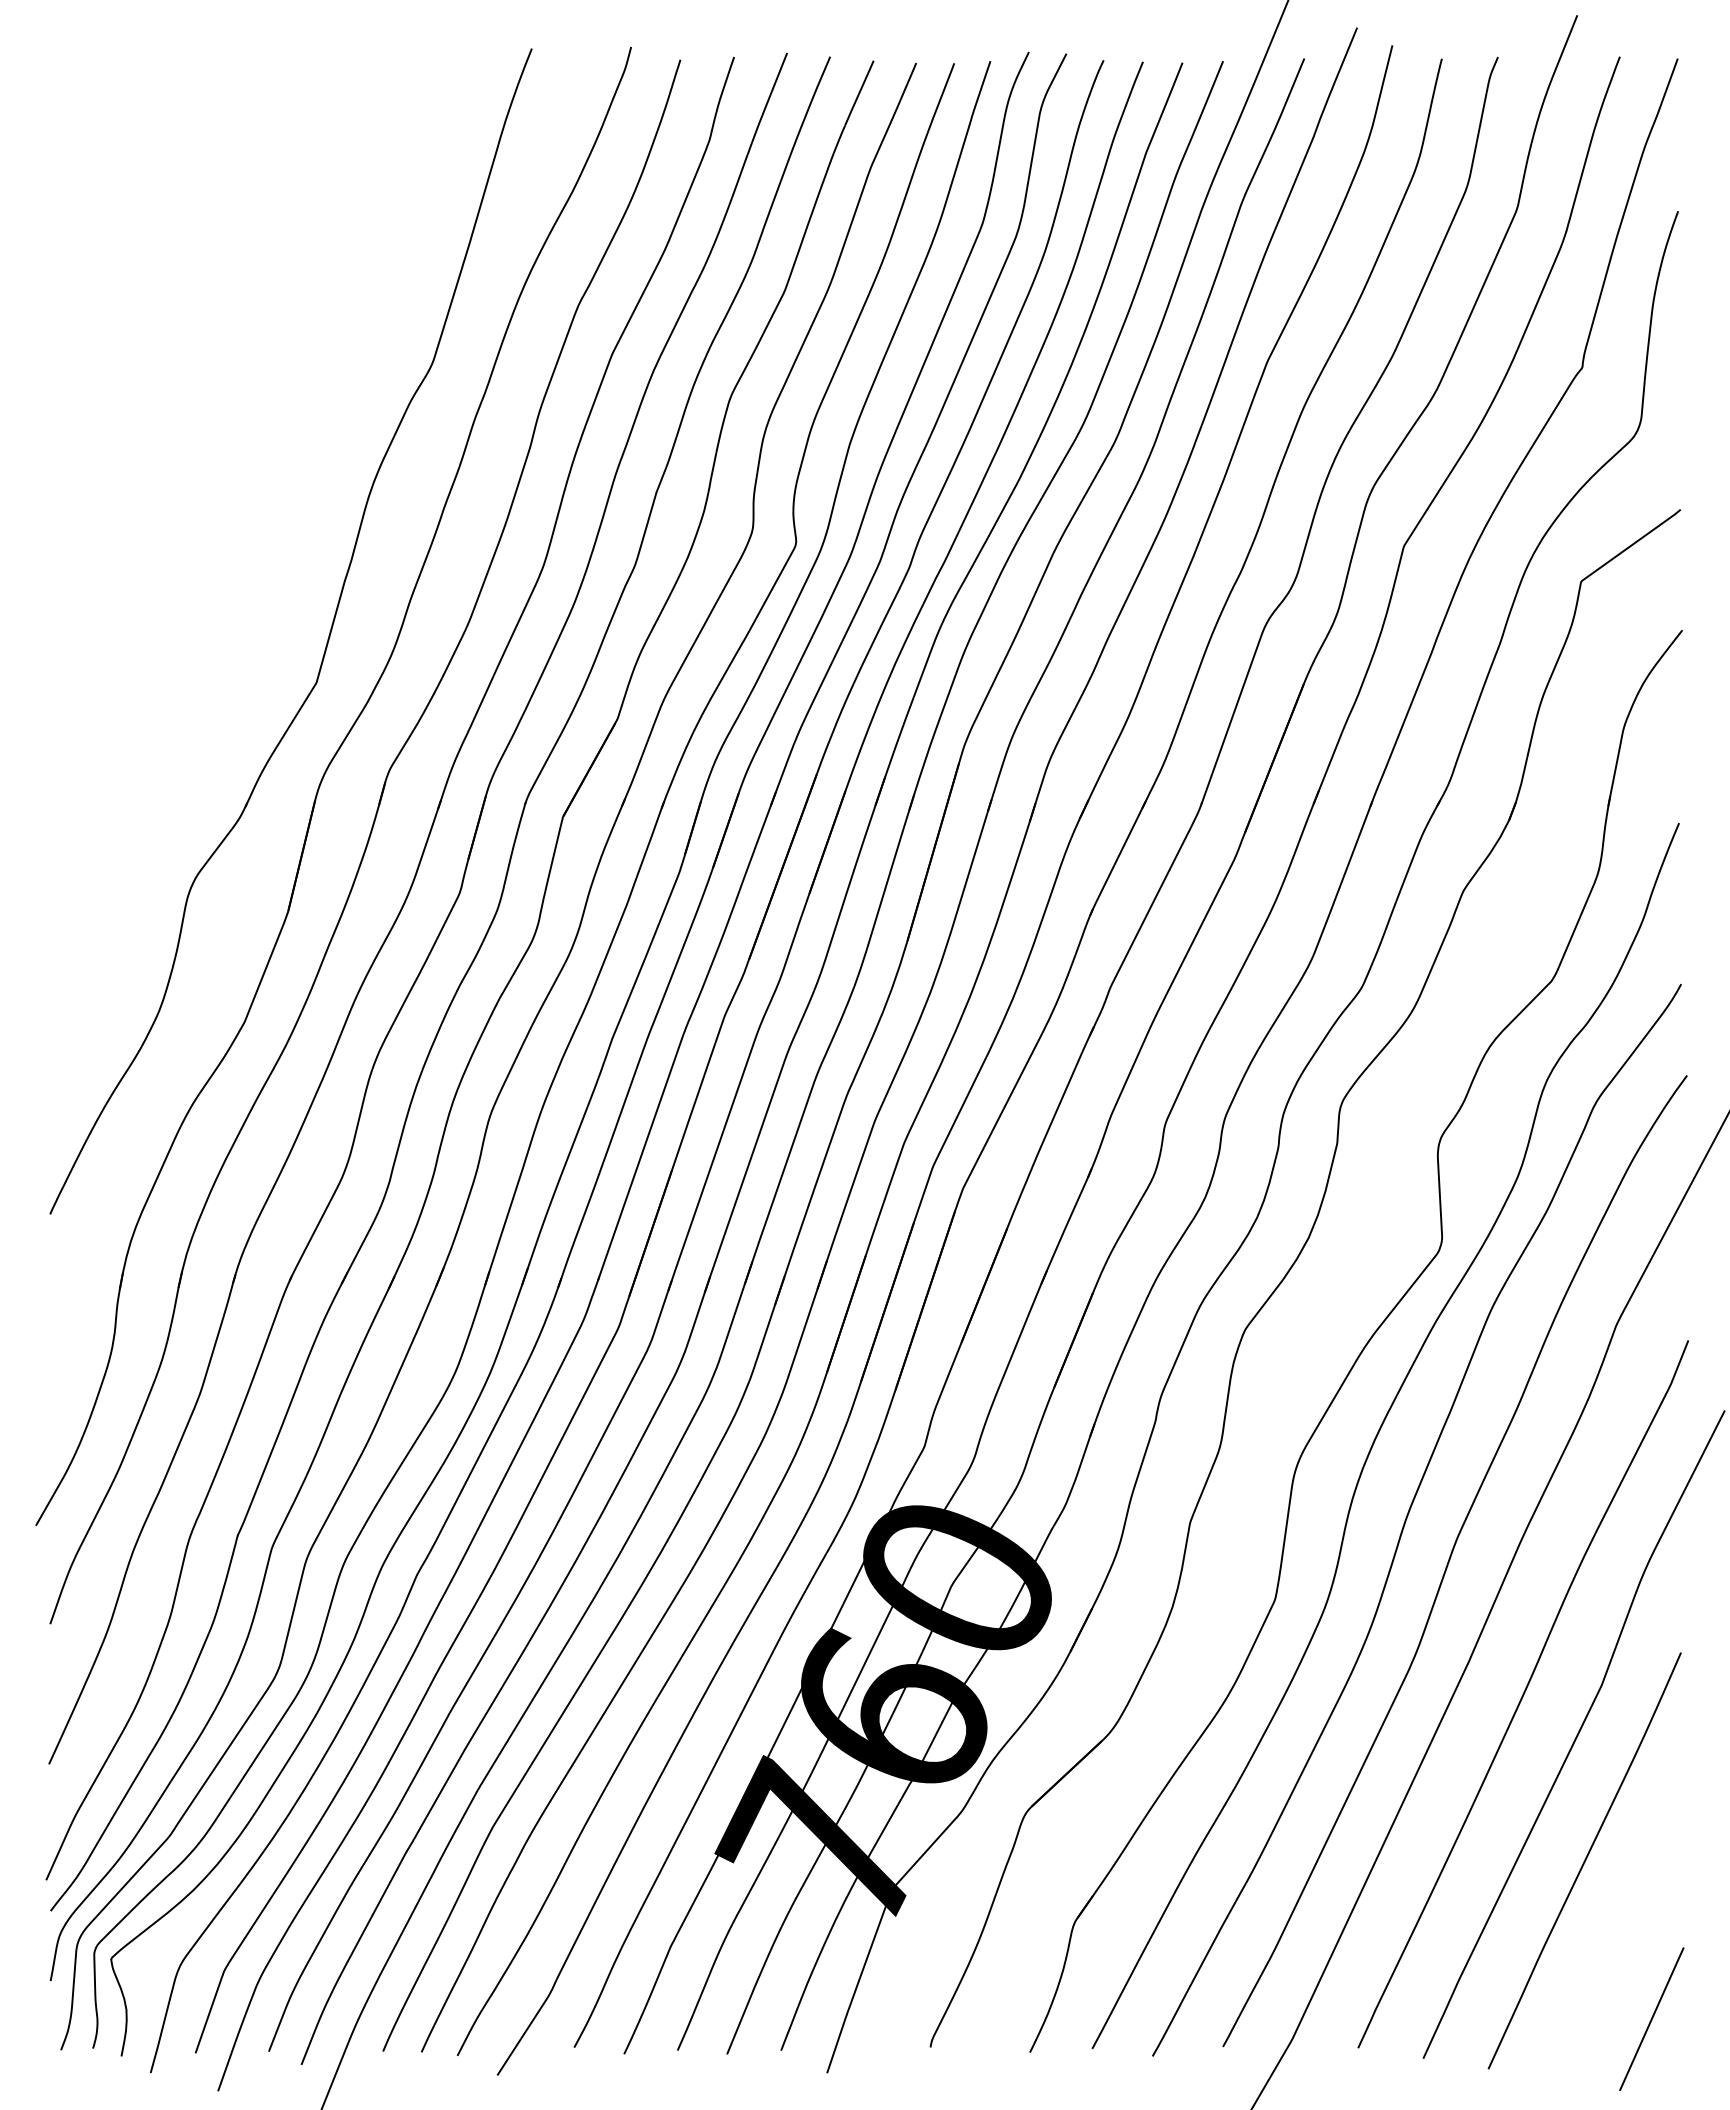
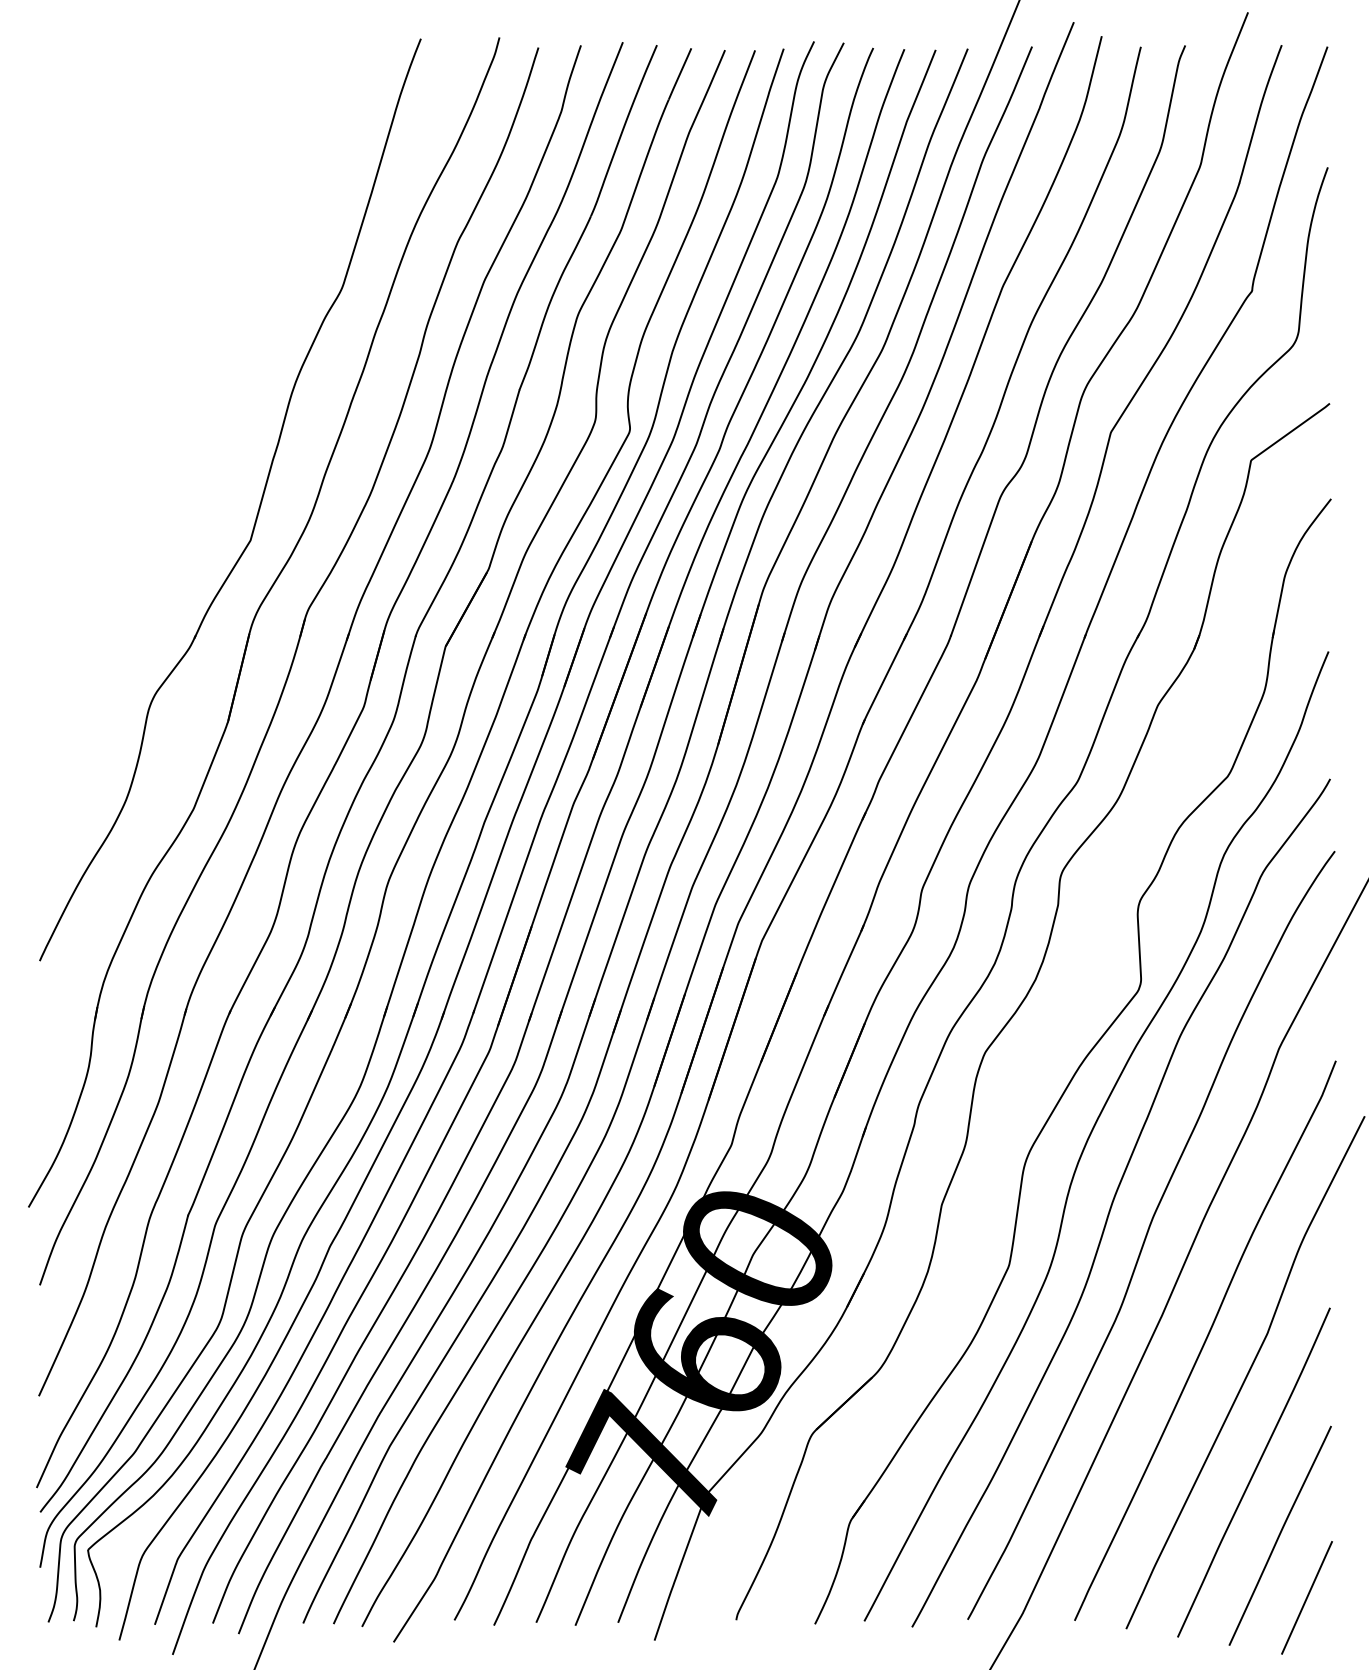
curve: (1618, 1939) -> (1280, 1534), added

